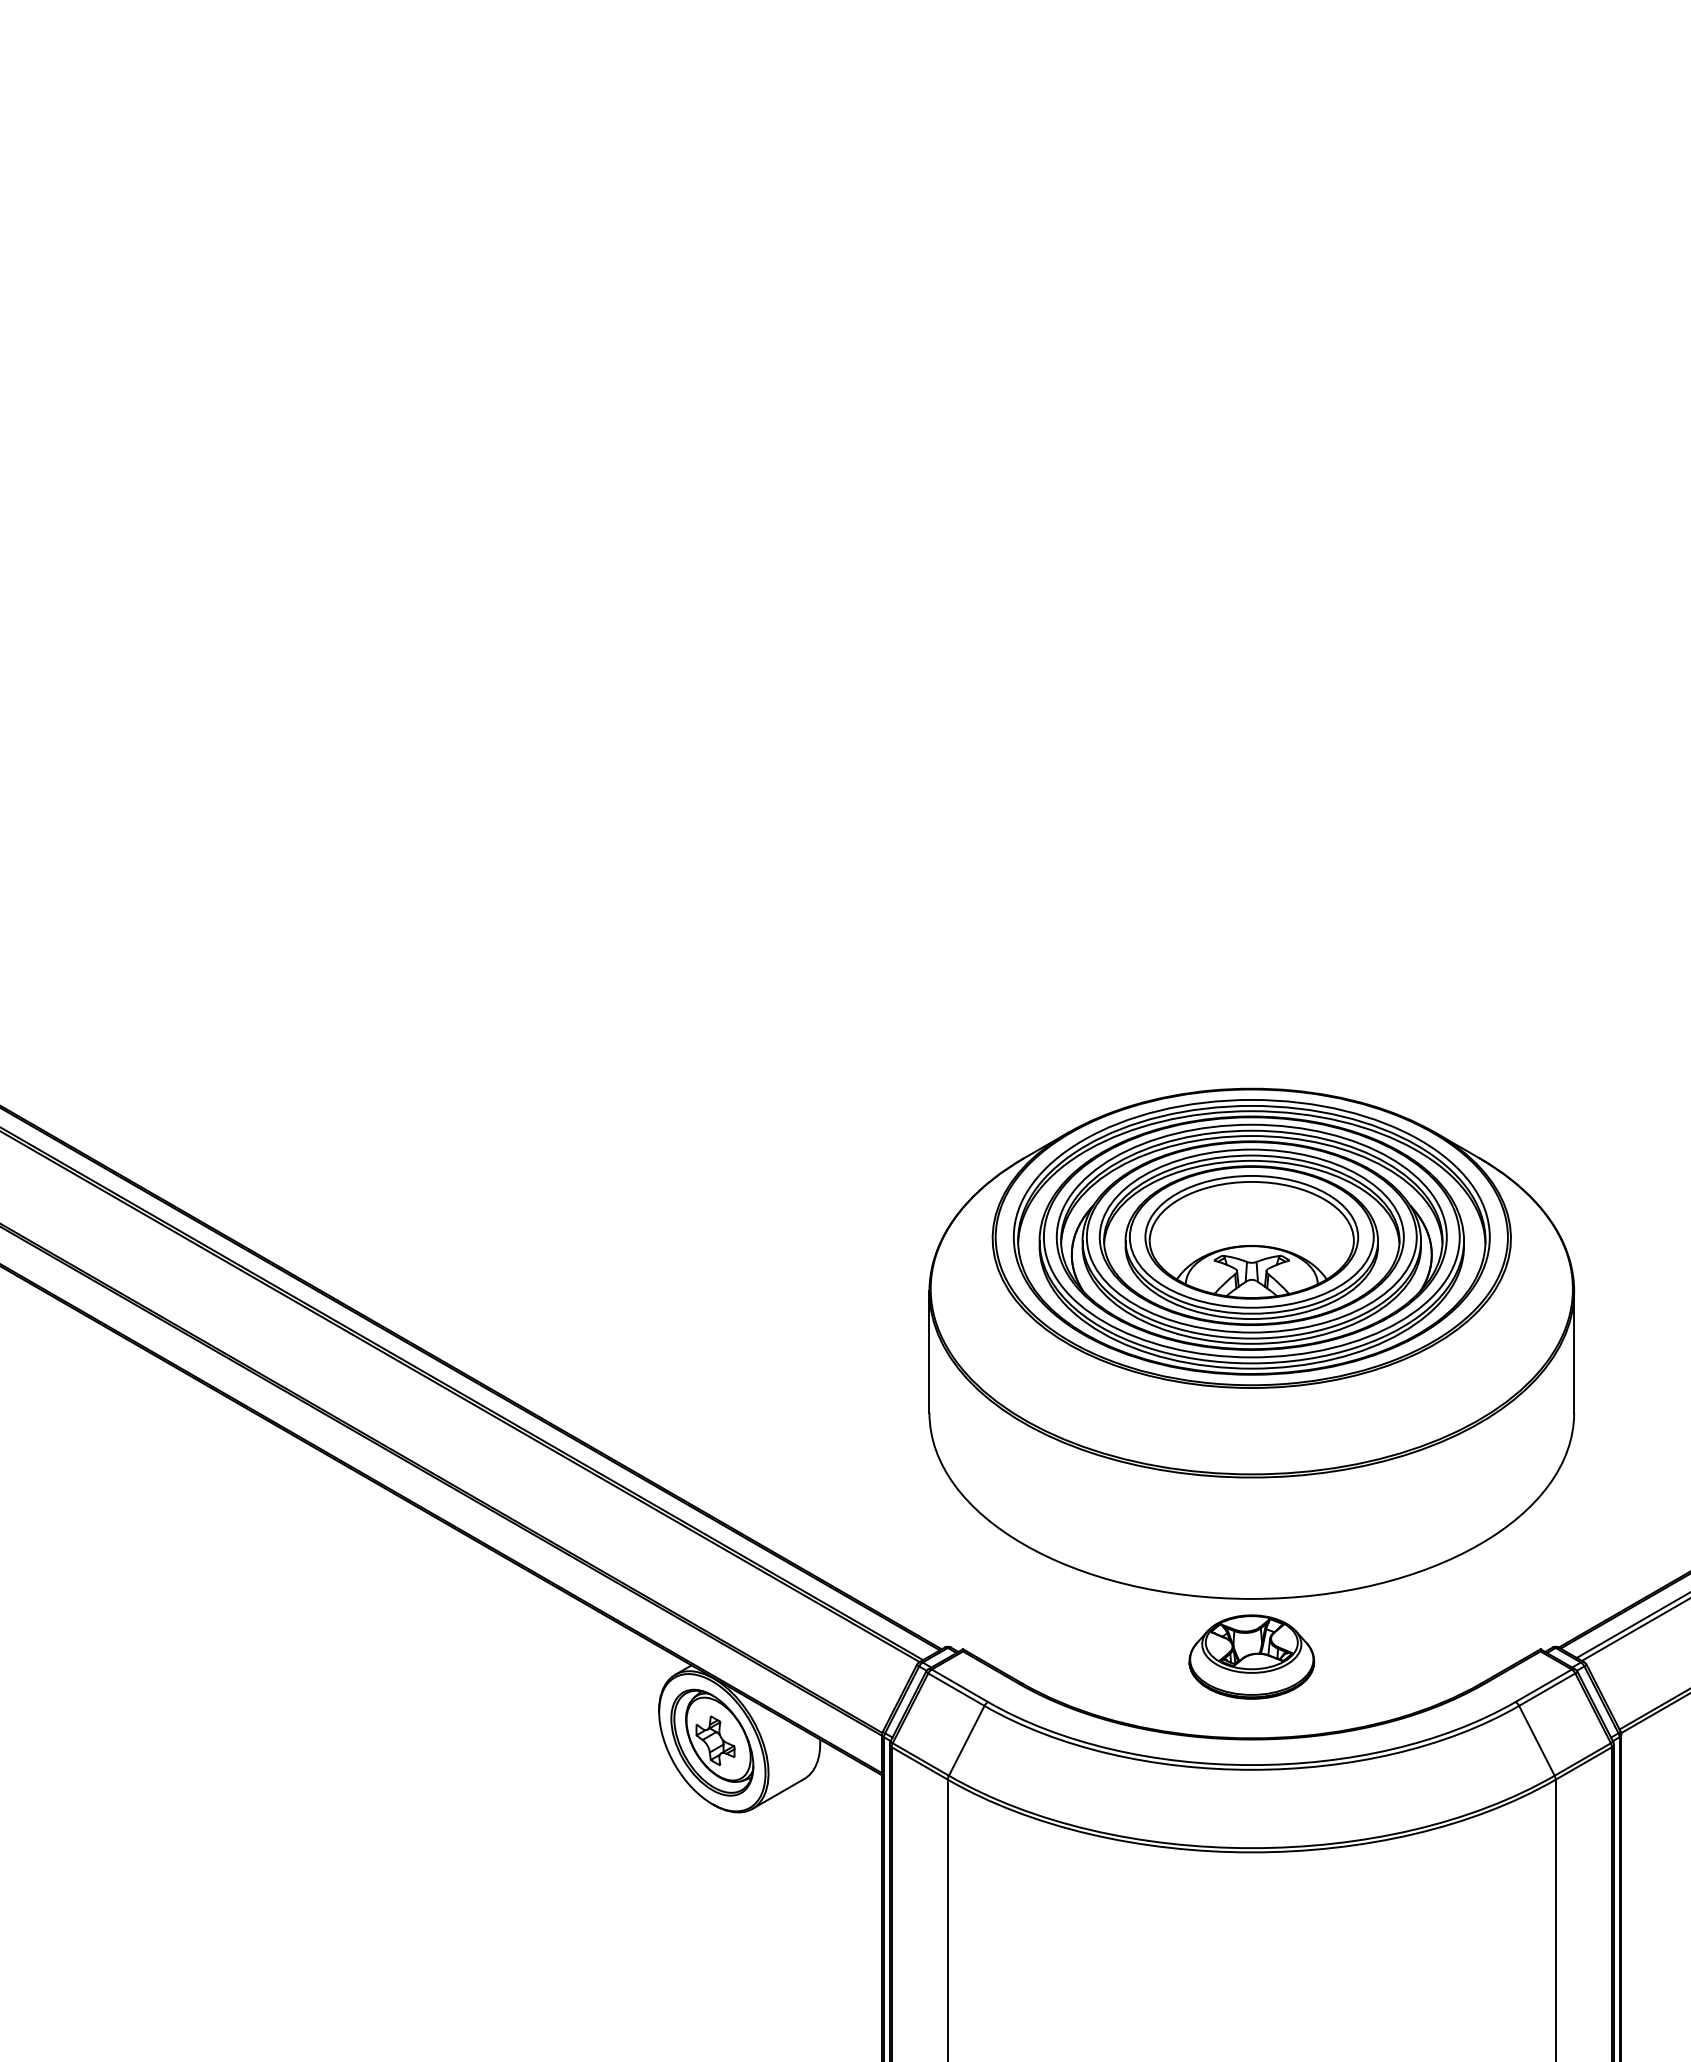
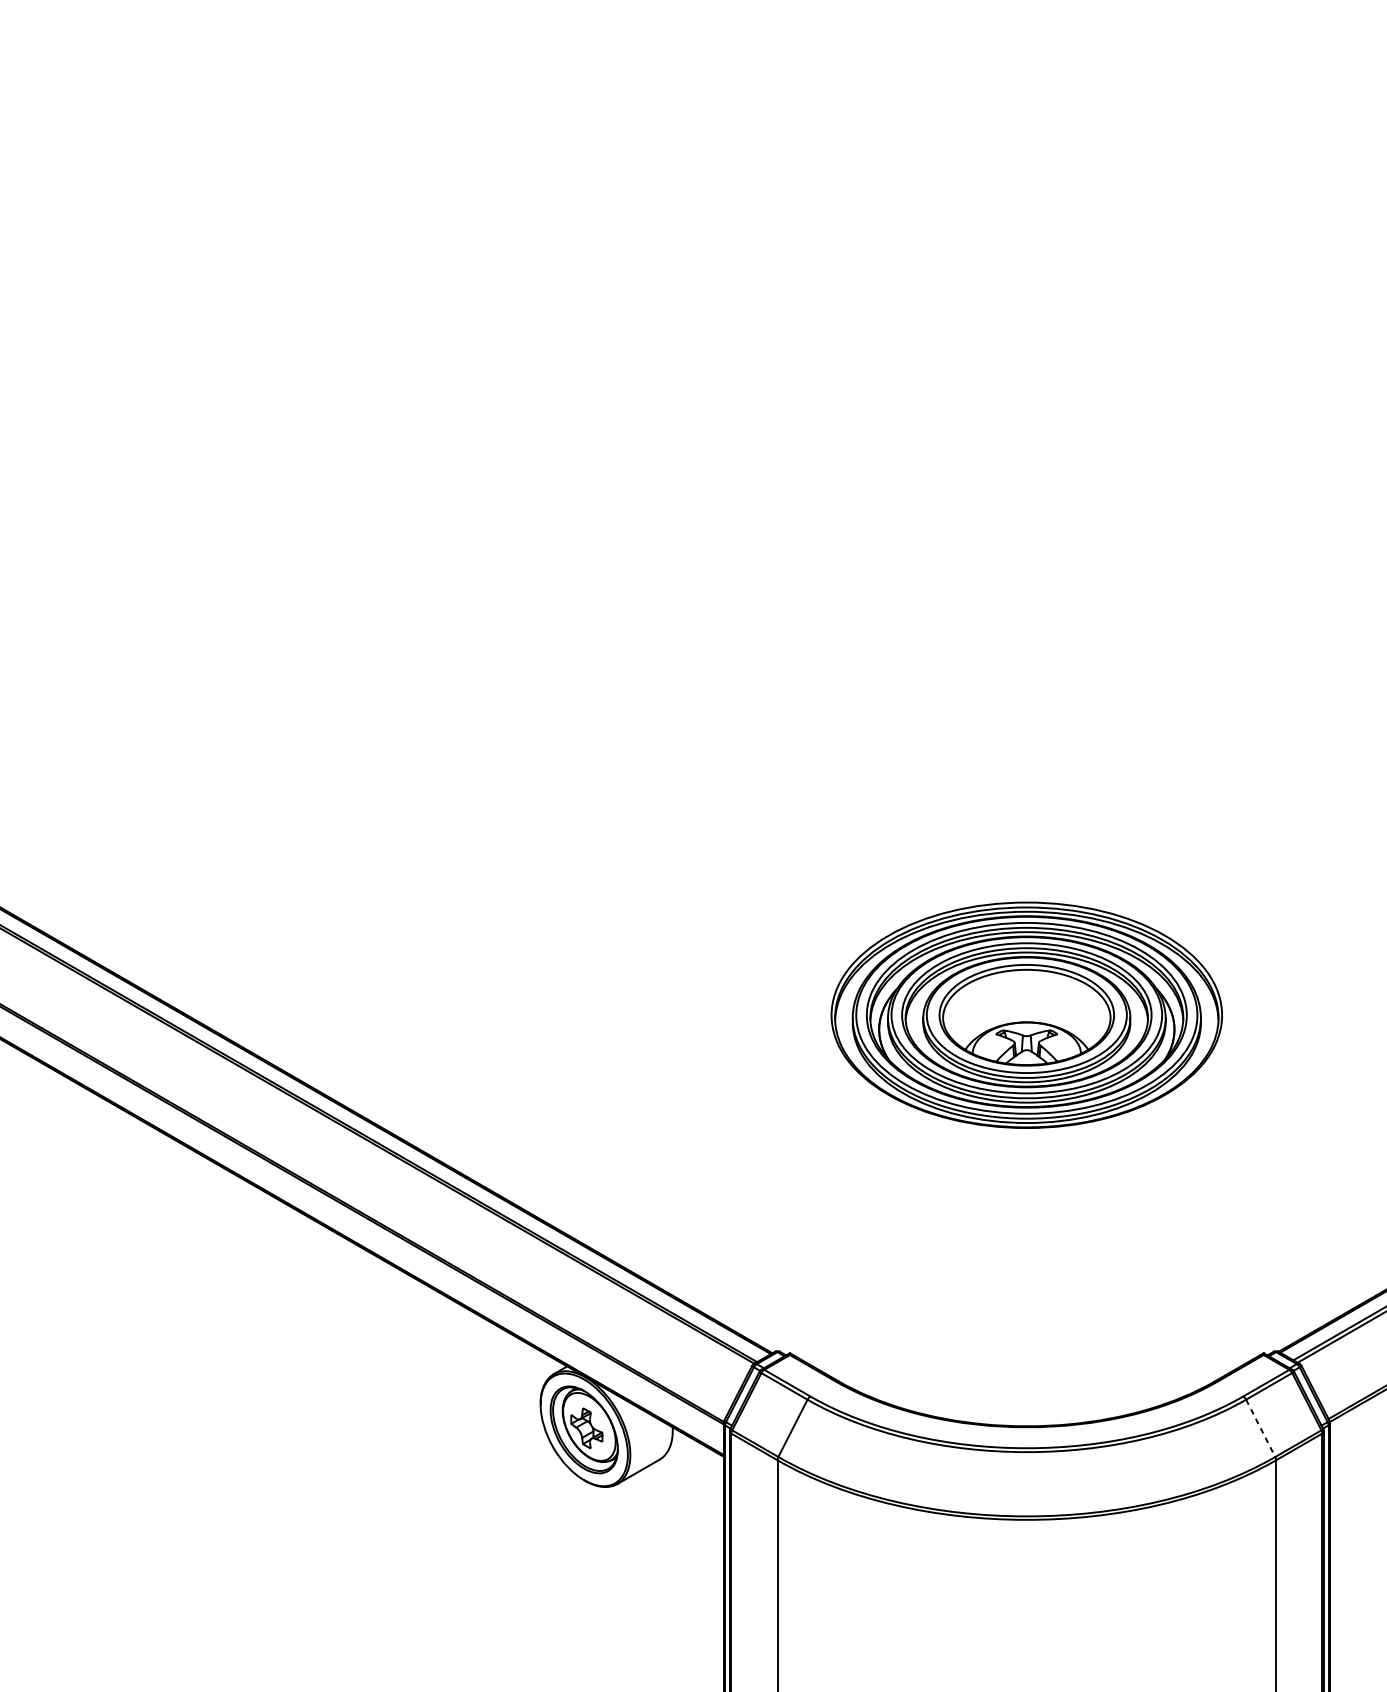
part: (1251, 1343) -> (1026, 1102), removed
part: (1251, 1656) -> (1026, 1359), removed
line: (1537, 1741) -> (1261, 1428), solid -> dashed

